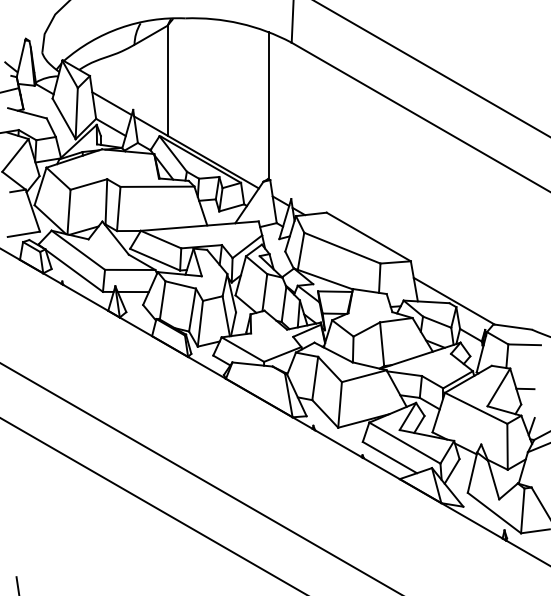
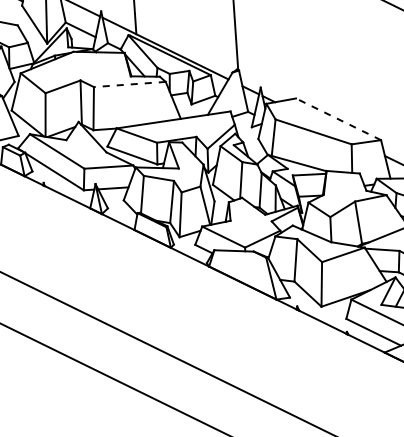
line: (157, 186) -> (129, 84), solid -> dashed
line: (368, 237) -> (338, 119), solid -> dashed

